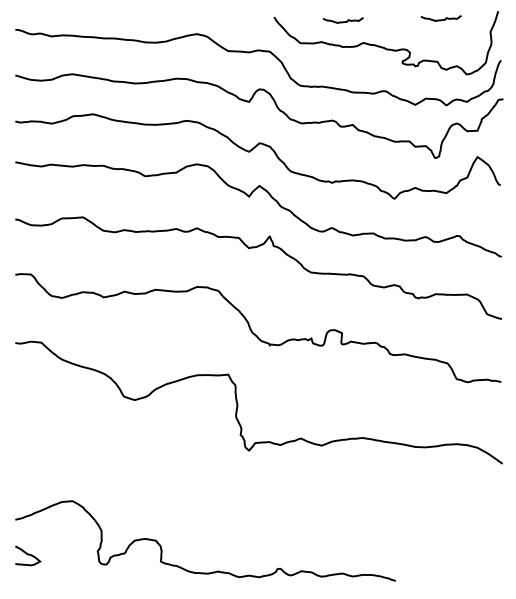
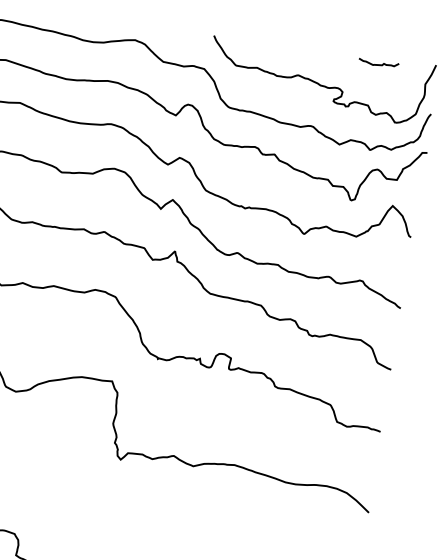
curve: (342, 21) -> (280, 50), removed

